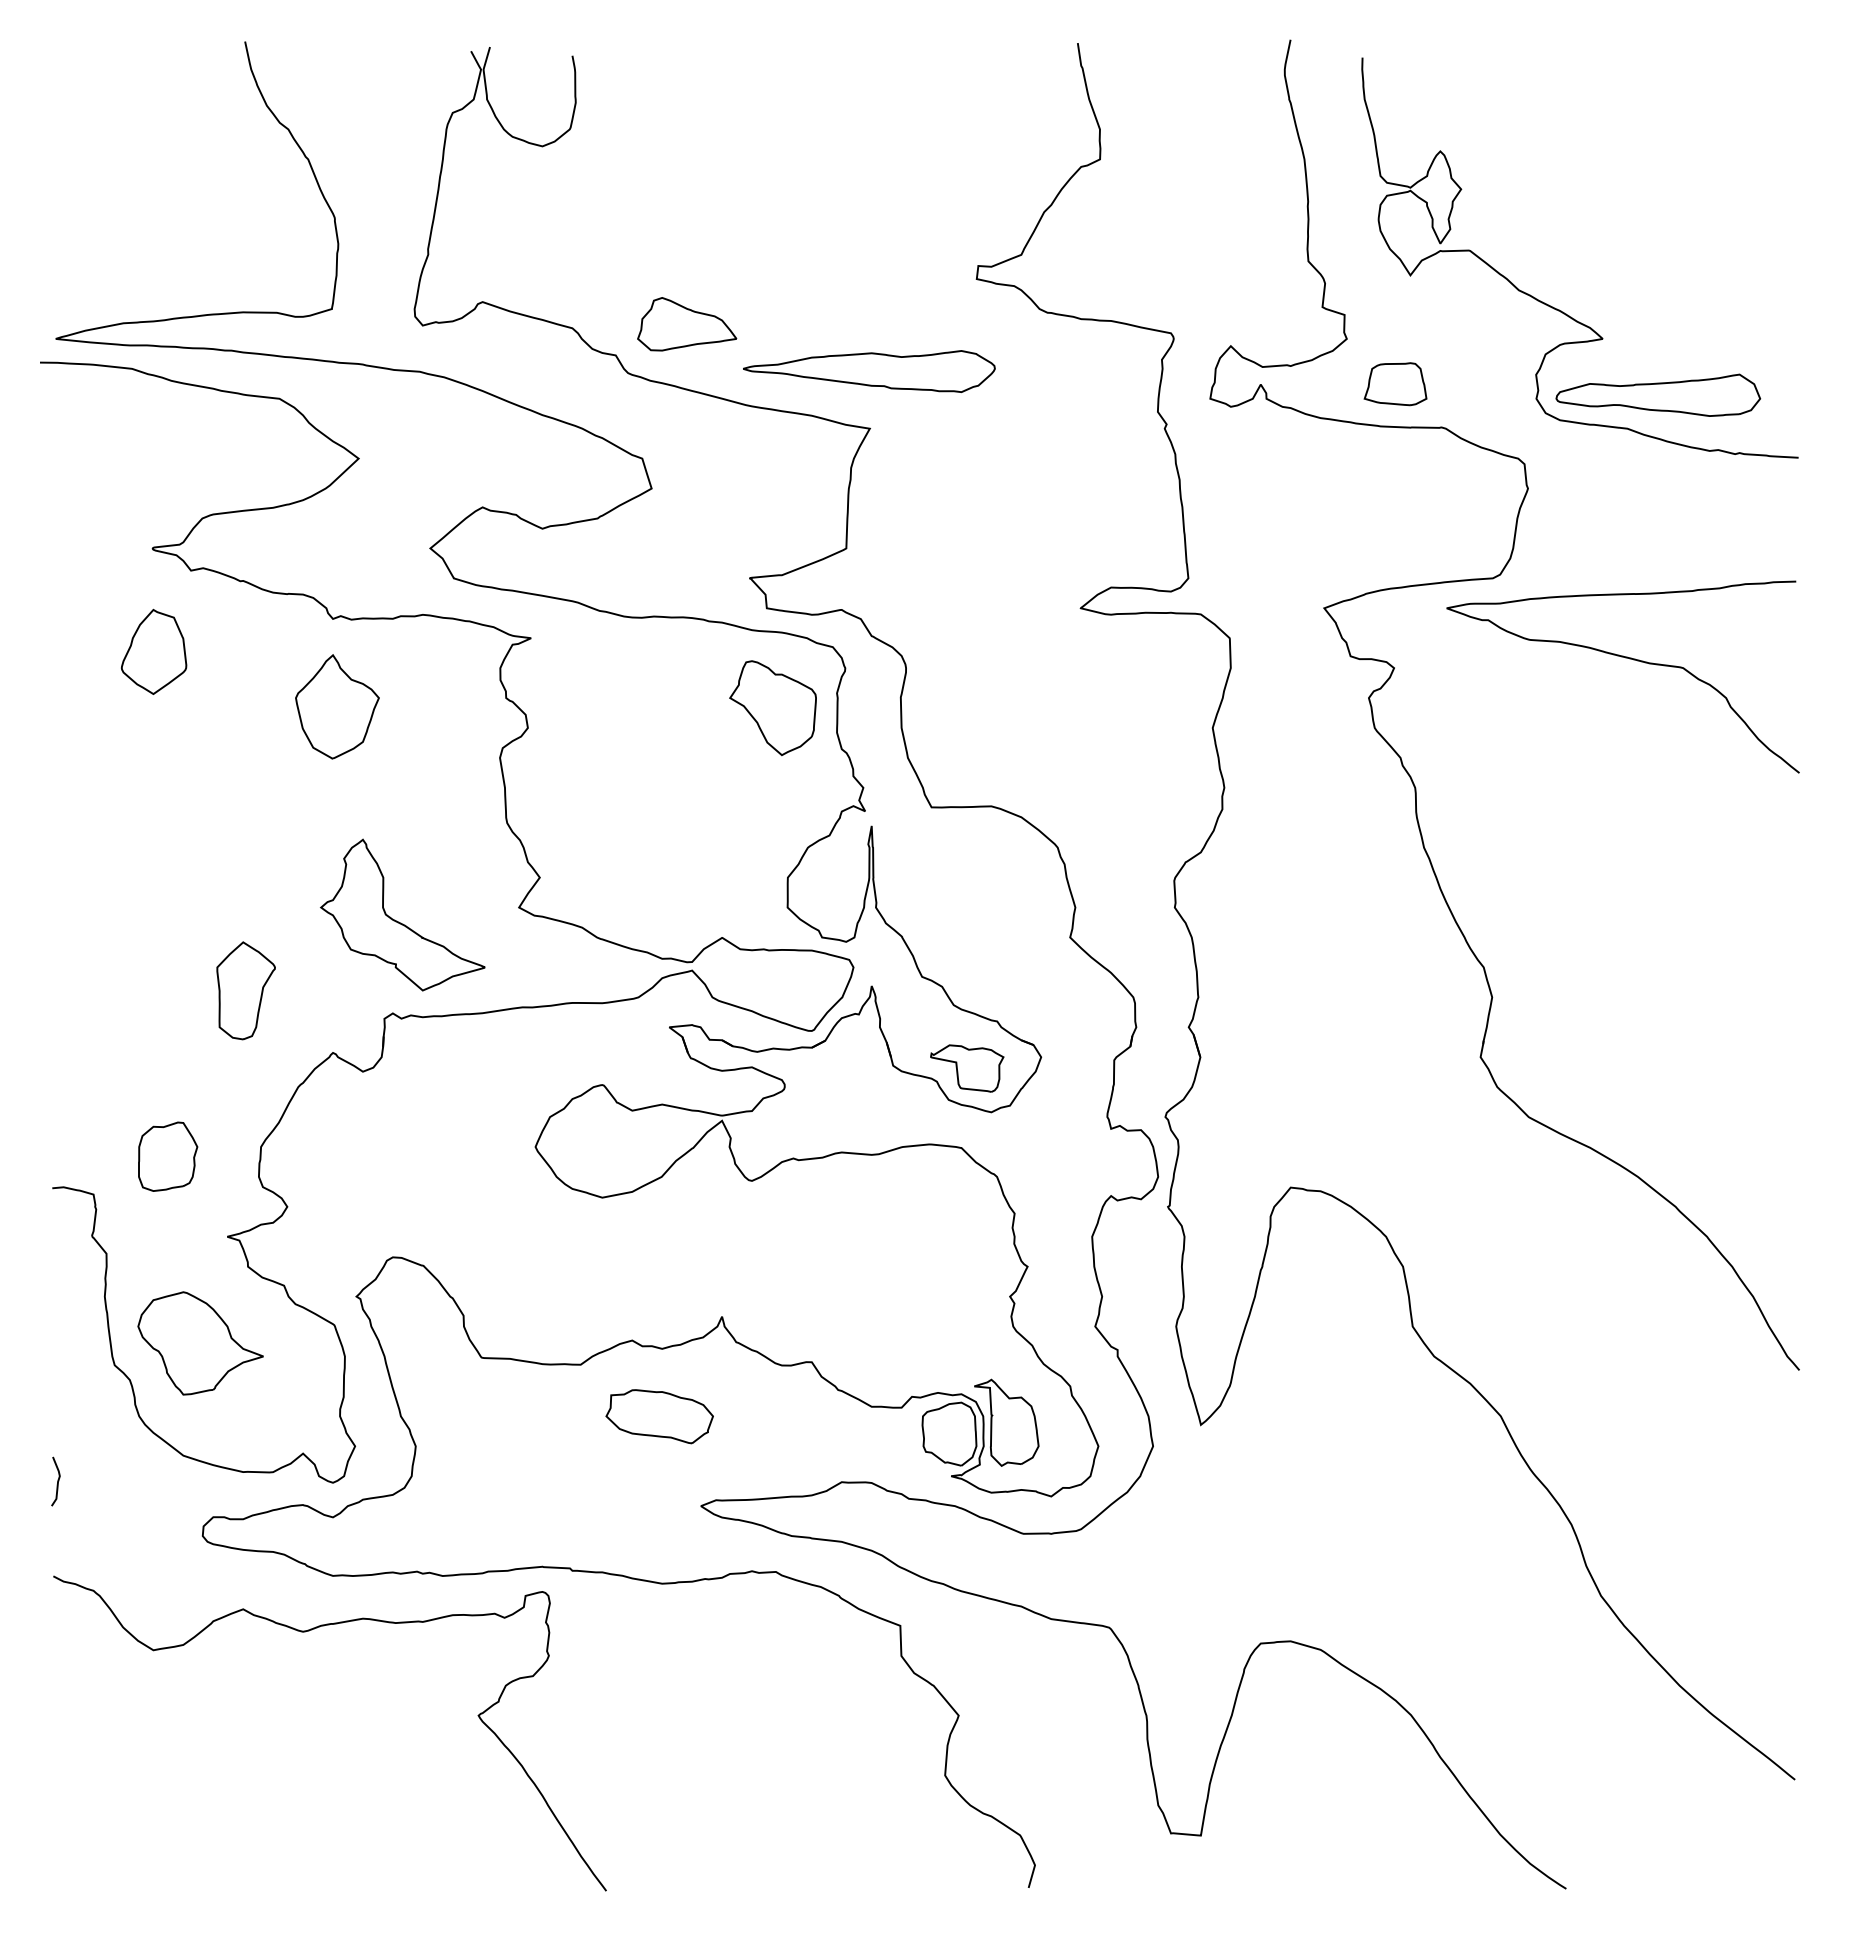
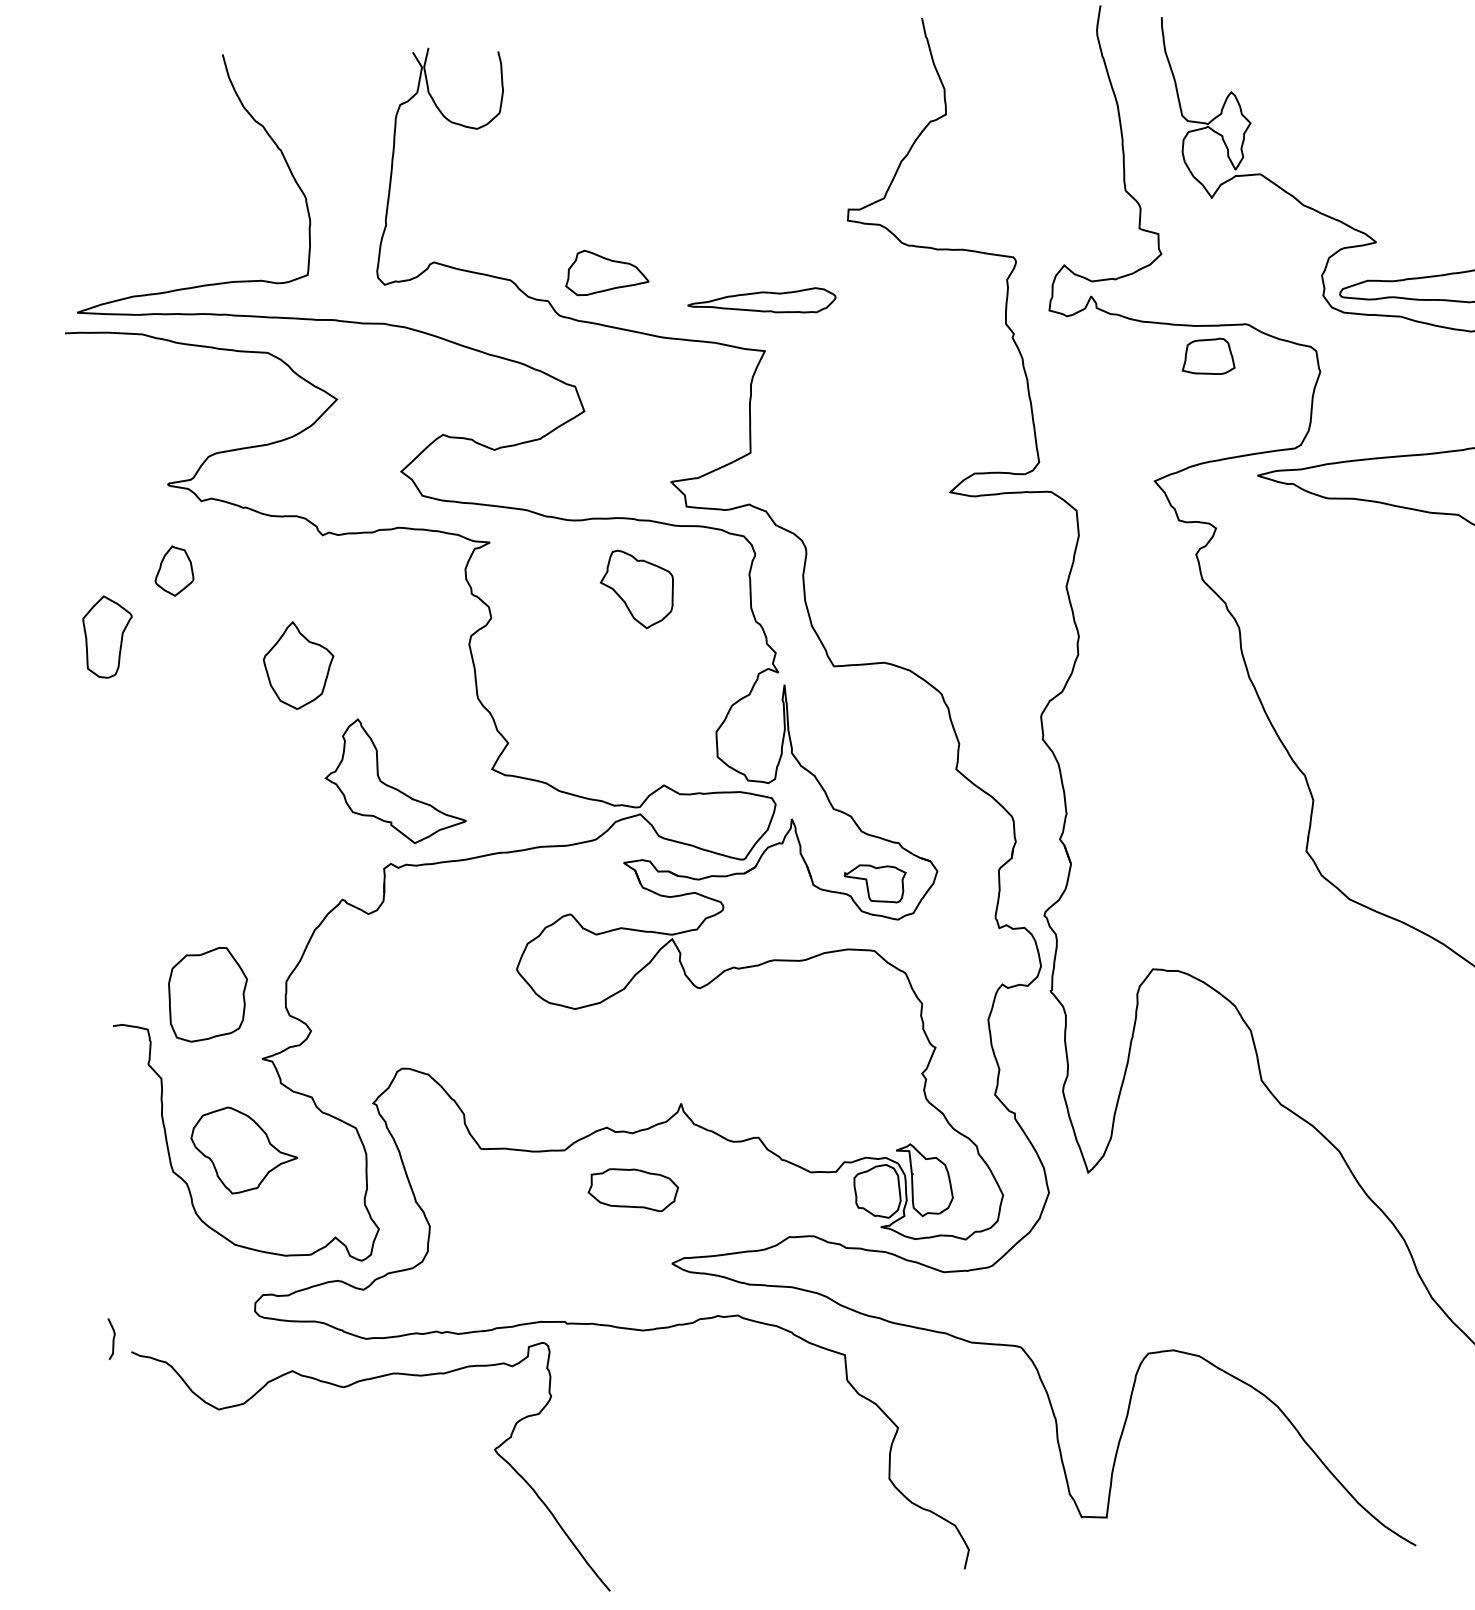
part: (869, 371) -> (762, 303), size x0.7
part: (1395, 384) -> (1207, 357), moved
part: (154, 651) -> (174, 570), size x0.7
part: (337, 706) -> (299, 665), moved
part: (772, 708) -> (636, 589), moved
part: (245, 990) -> (107, 636), moved
part: (168, 1156) -> (209, 994), size x1.6
curve: (57, 1481) -> (113, 1338), moved

